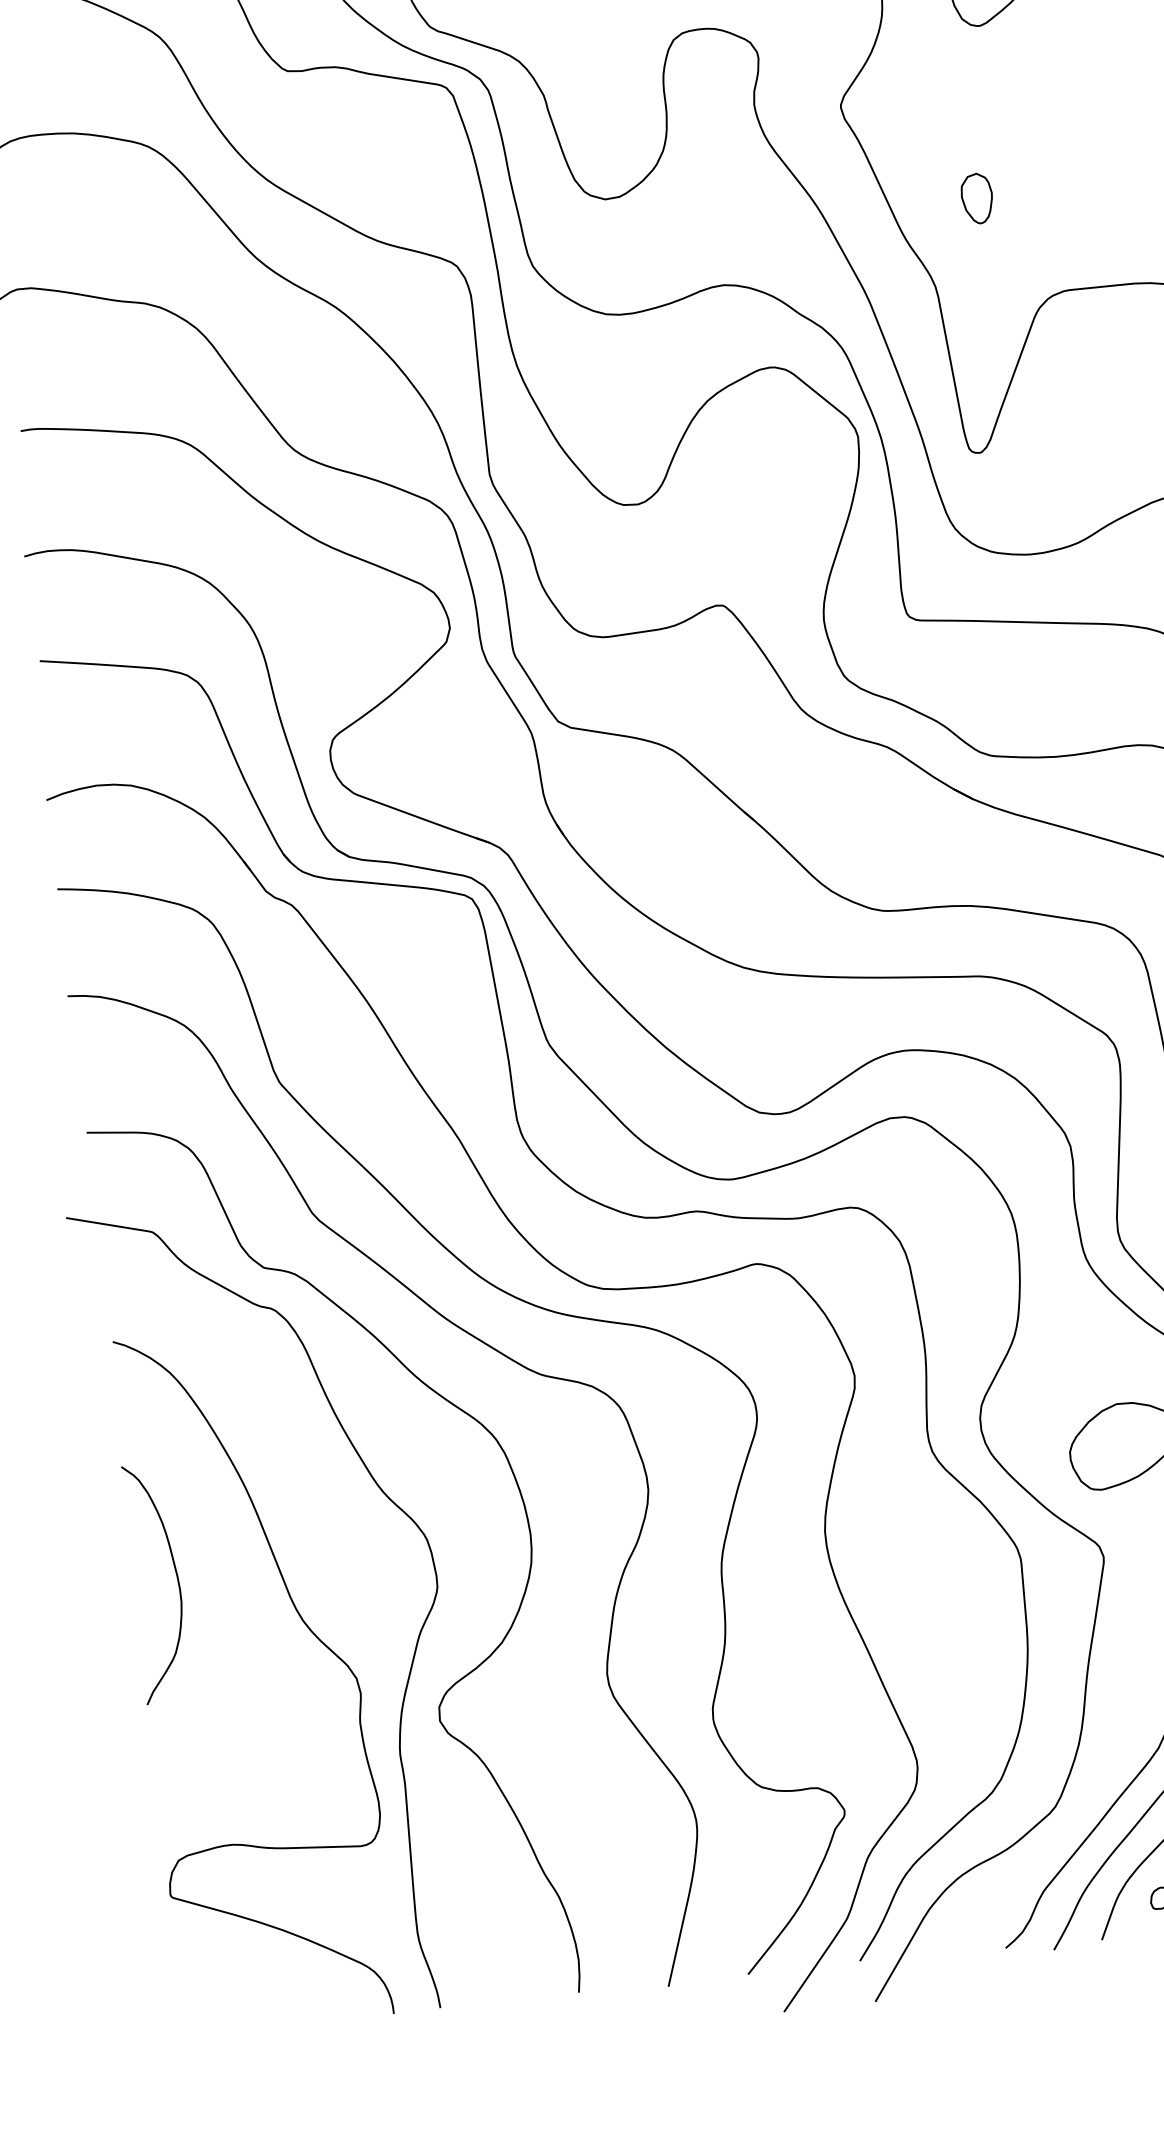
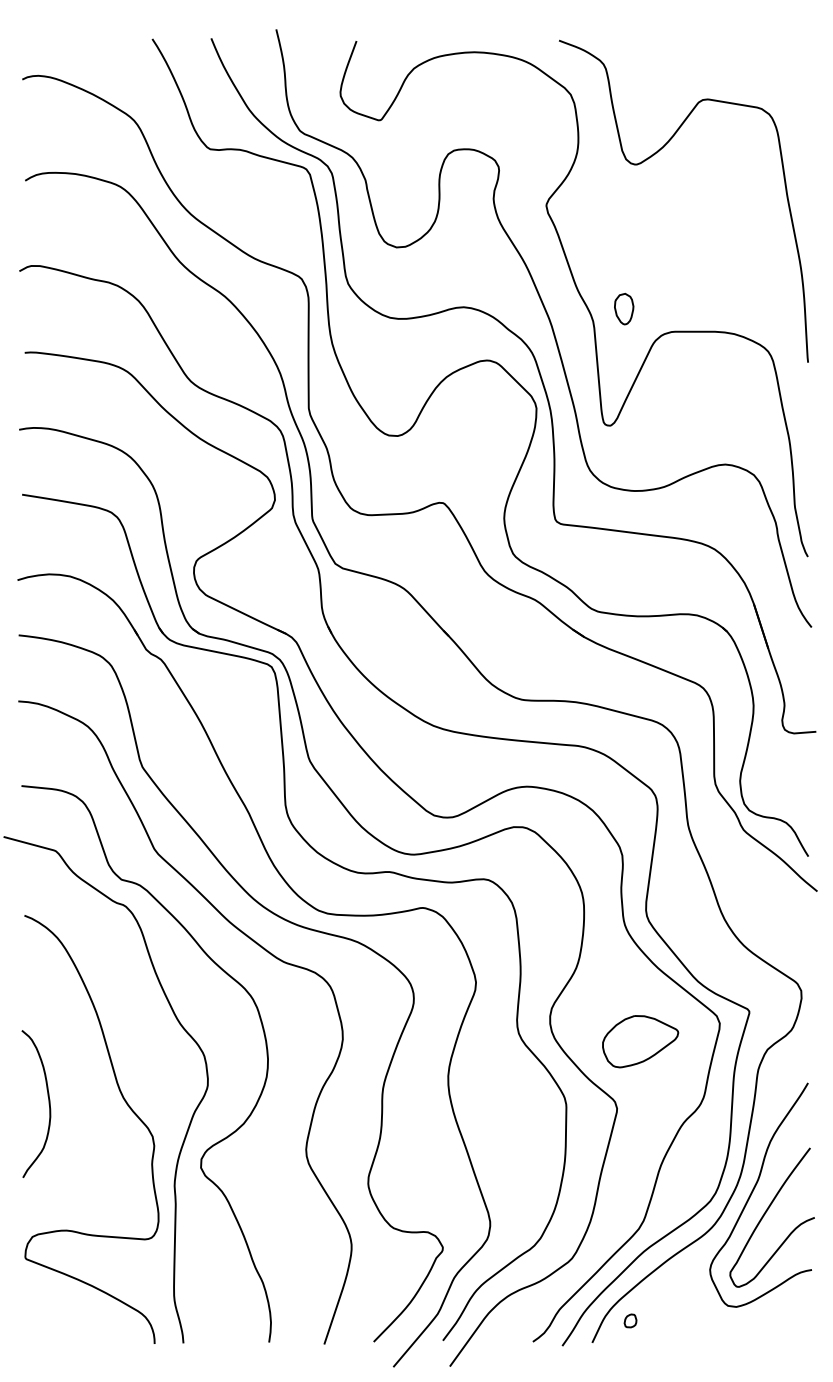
part: (977, 197) -> (624, 308), moved
curve: (176, 1580) -> (48, 1103), moved

